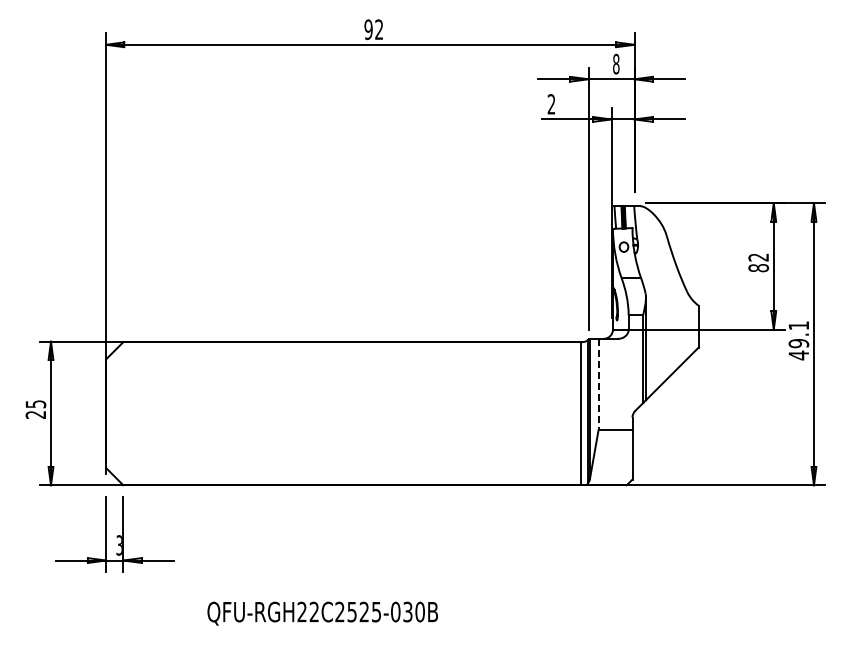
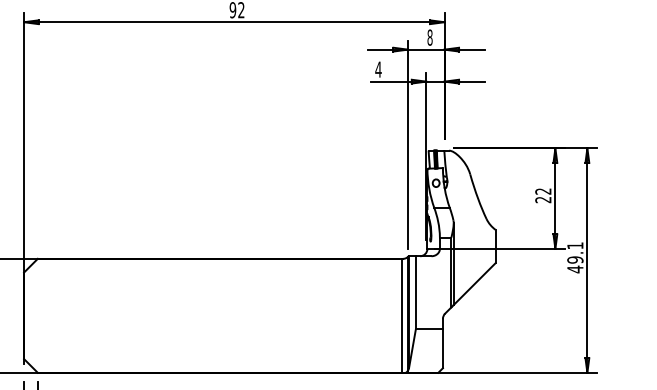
text: (551, 104) -> (378, 69), 2 -> 4
text: (758, 268) -> (543, 200), 82 -> 22
line: (598, 384) -> (415, 292), dashed -> solid

